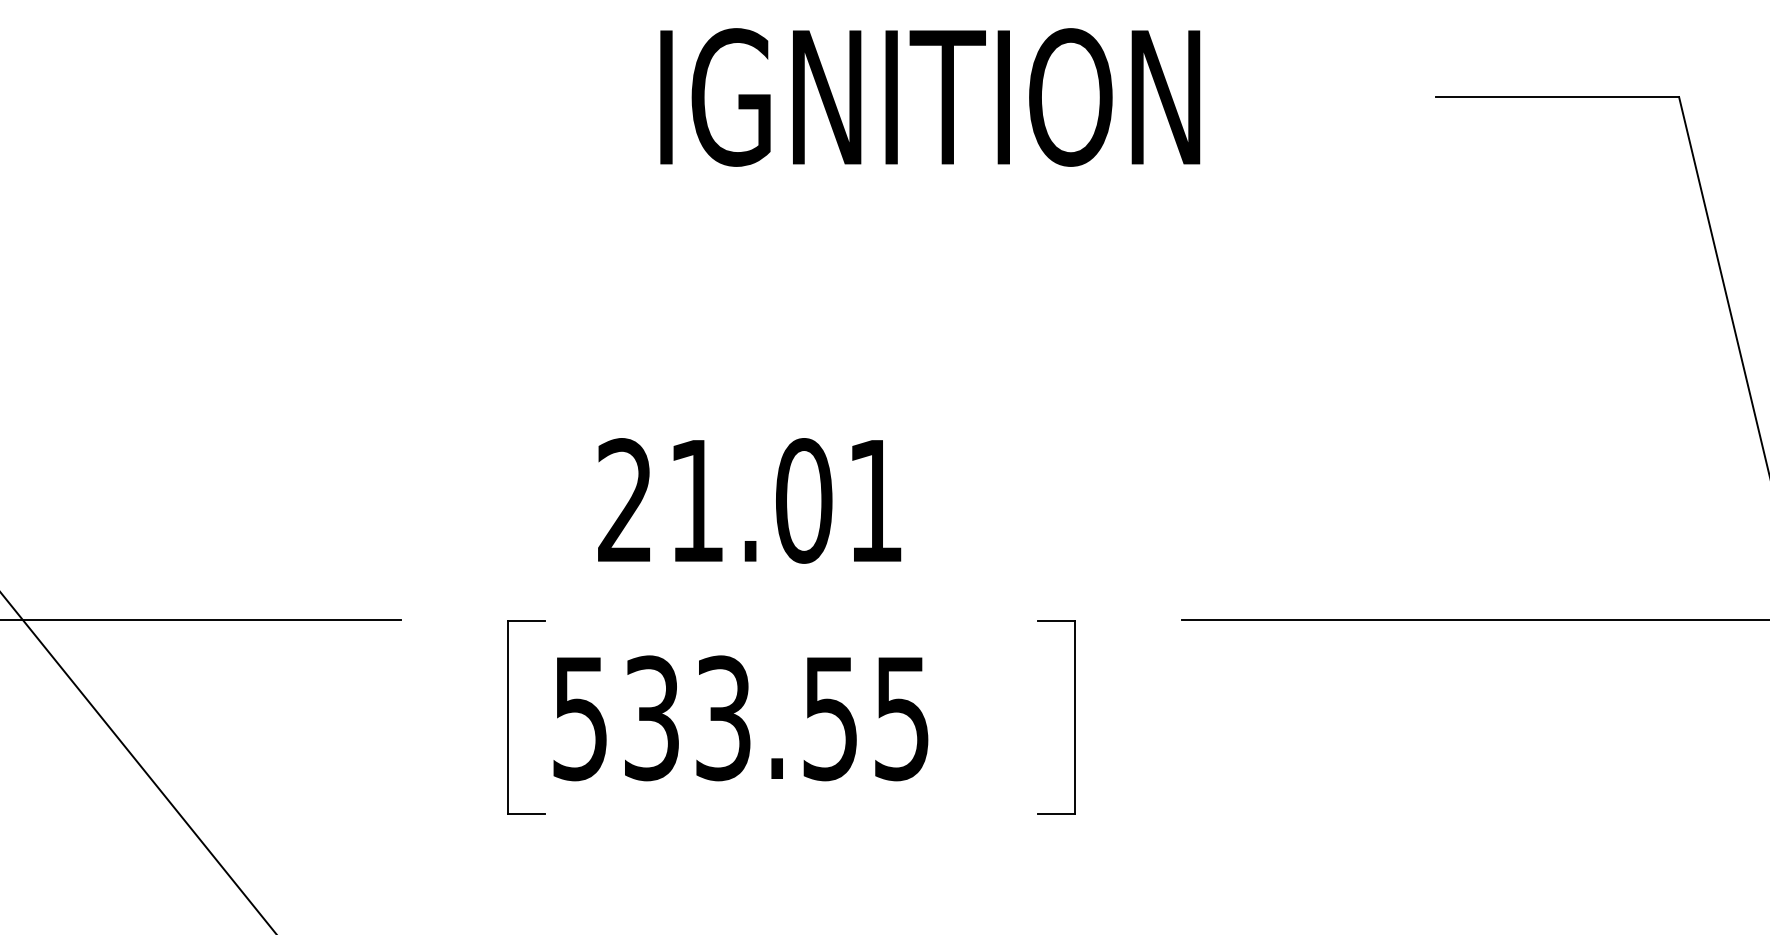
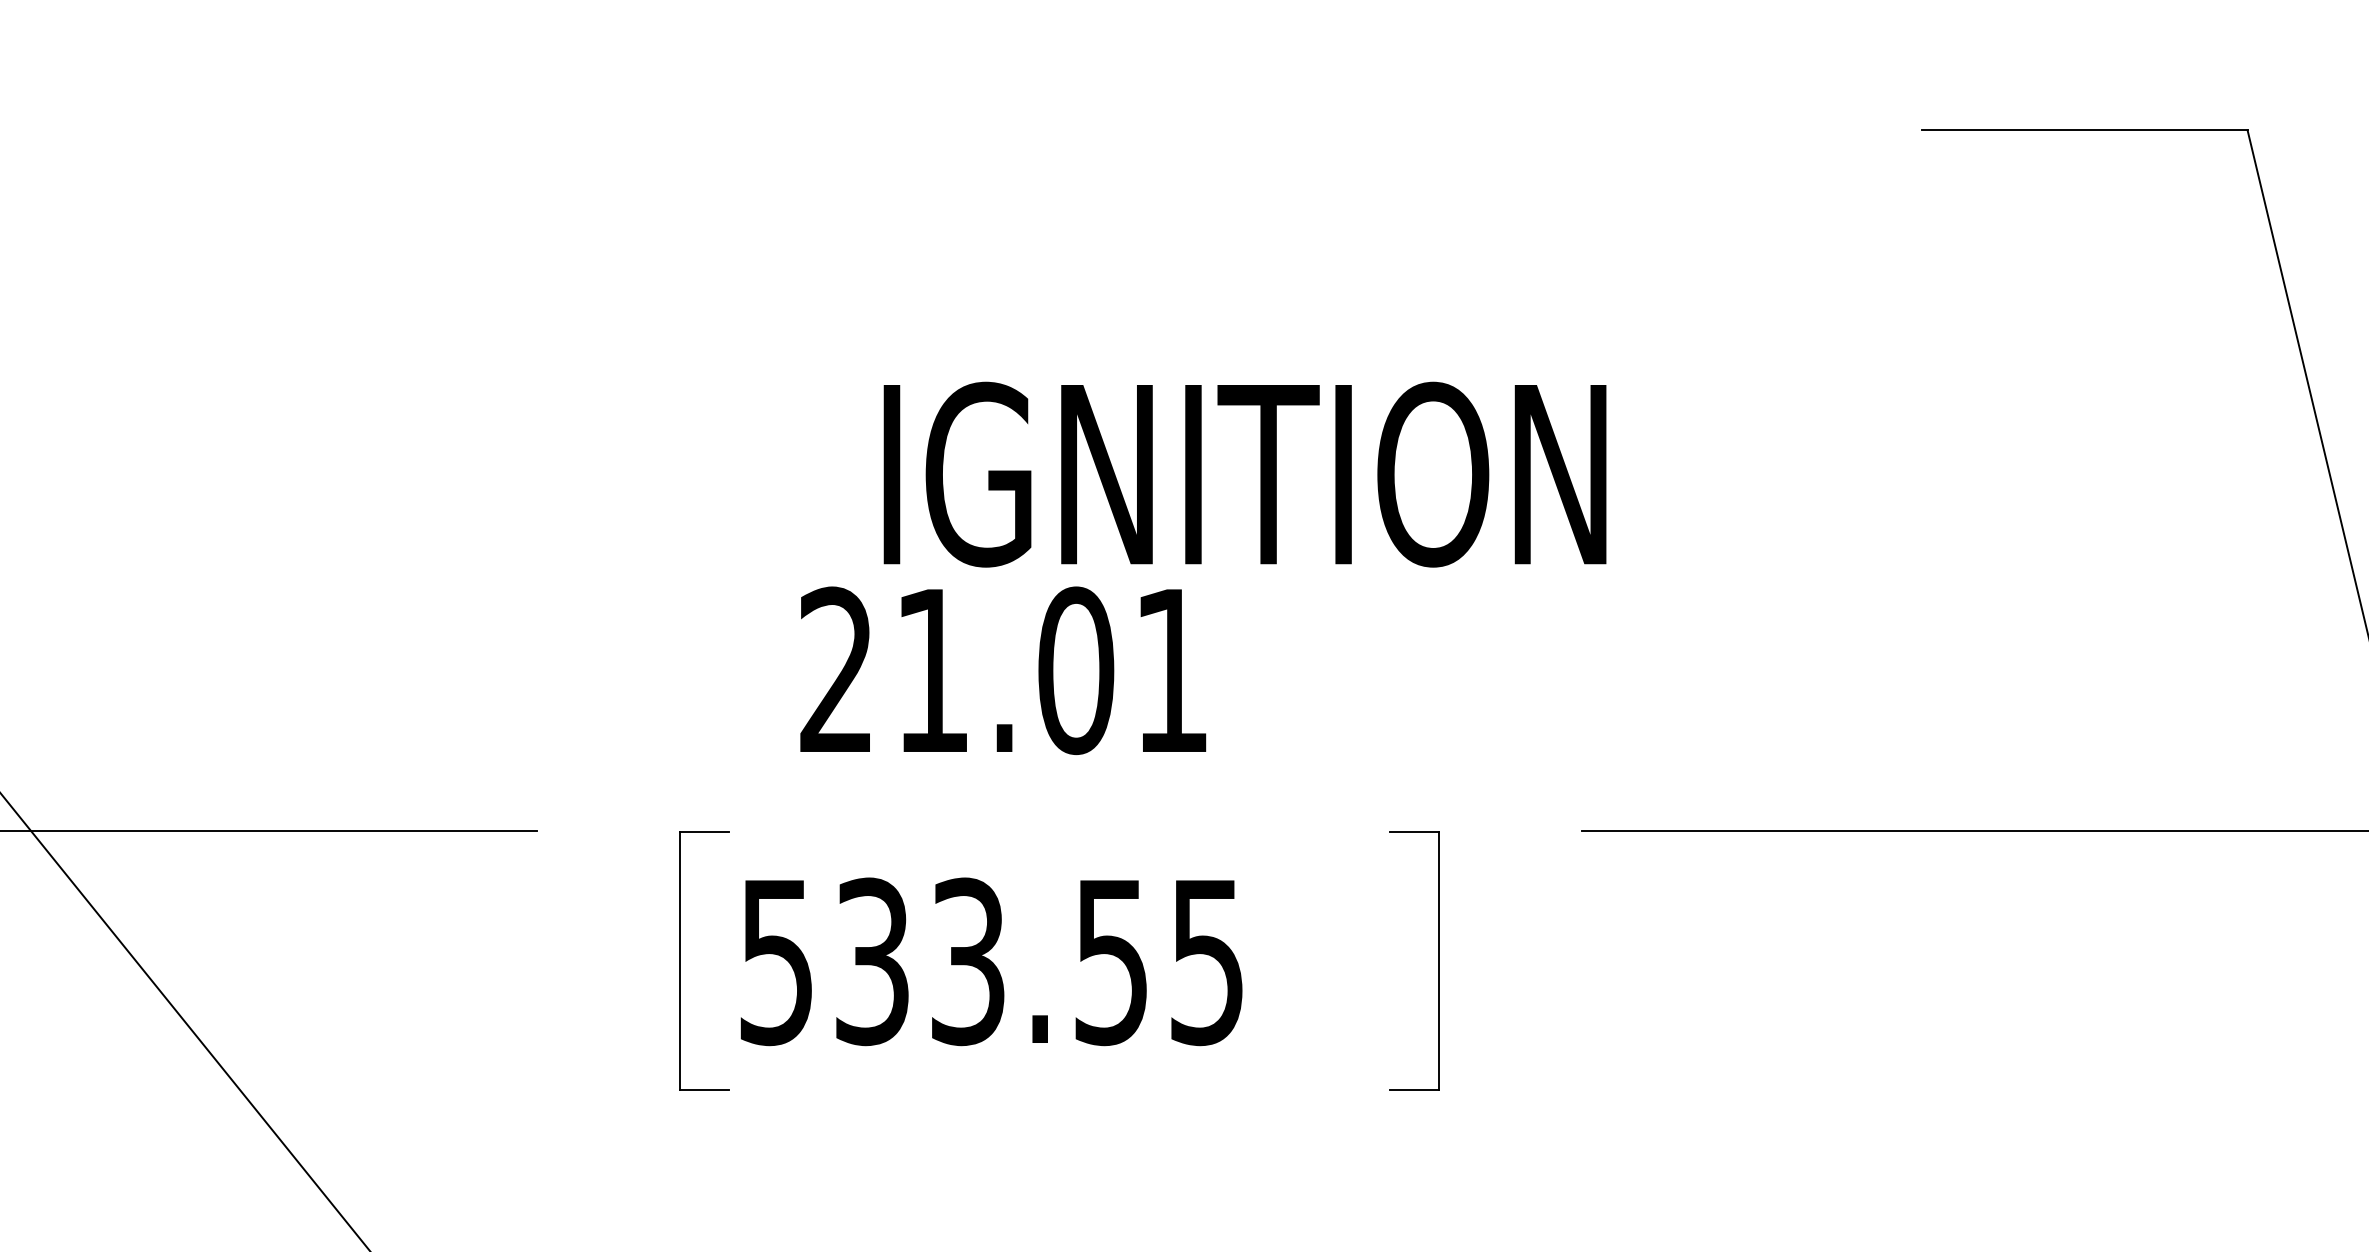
text: (929, 97) -> (1244, 474), moved

